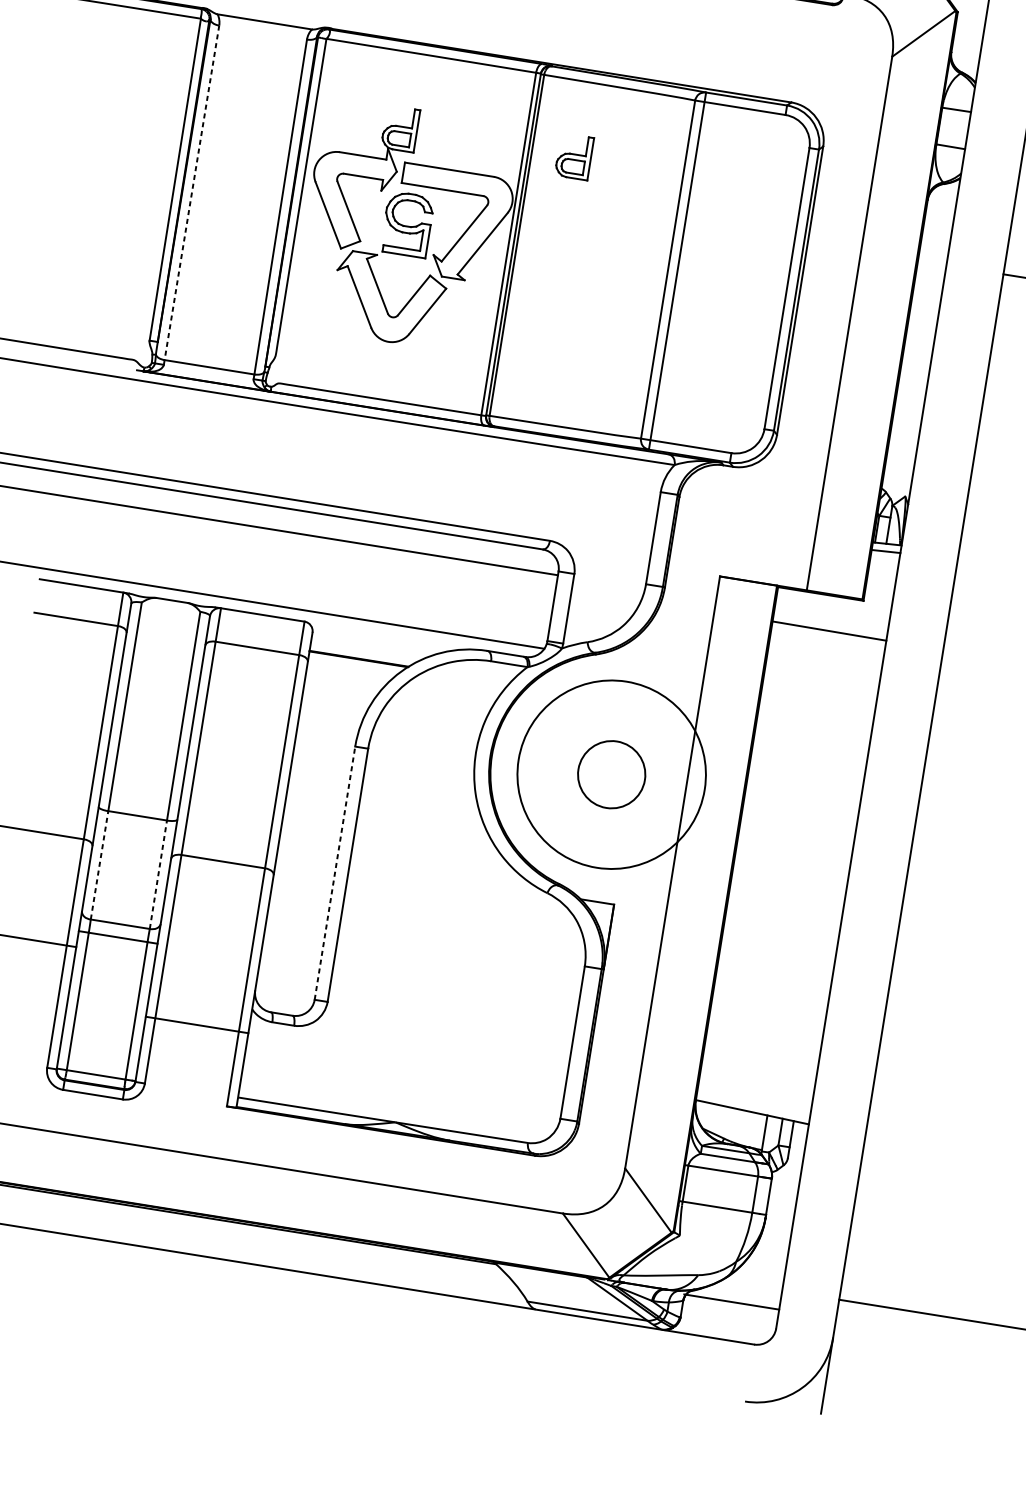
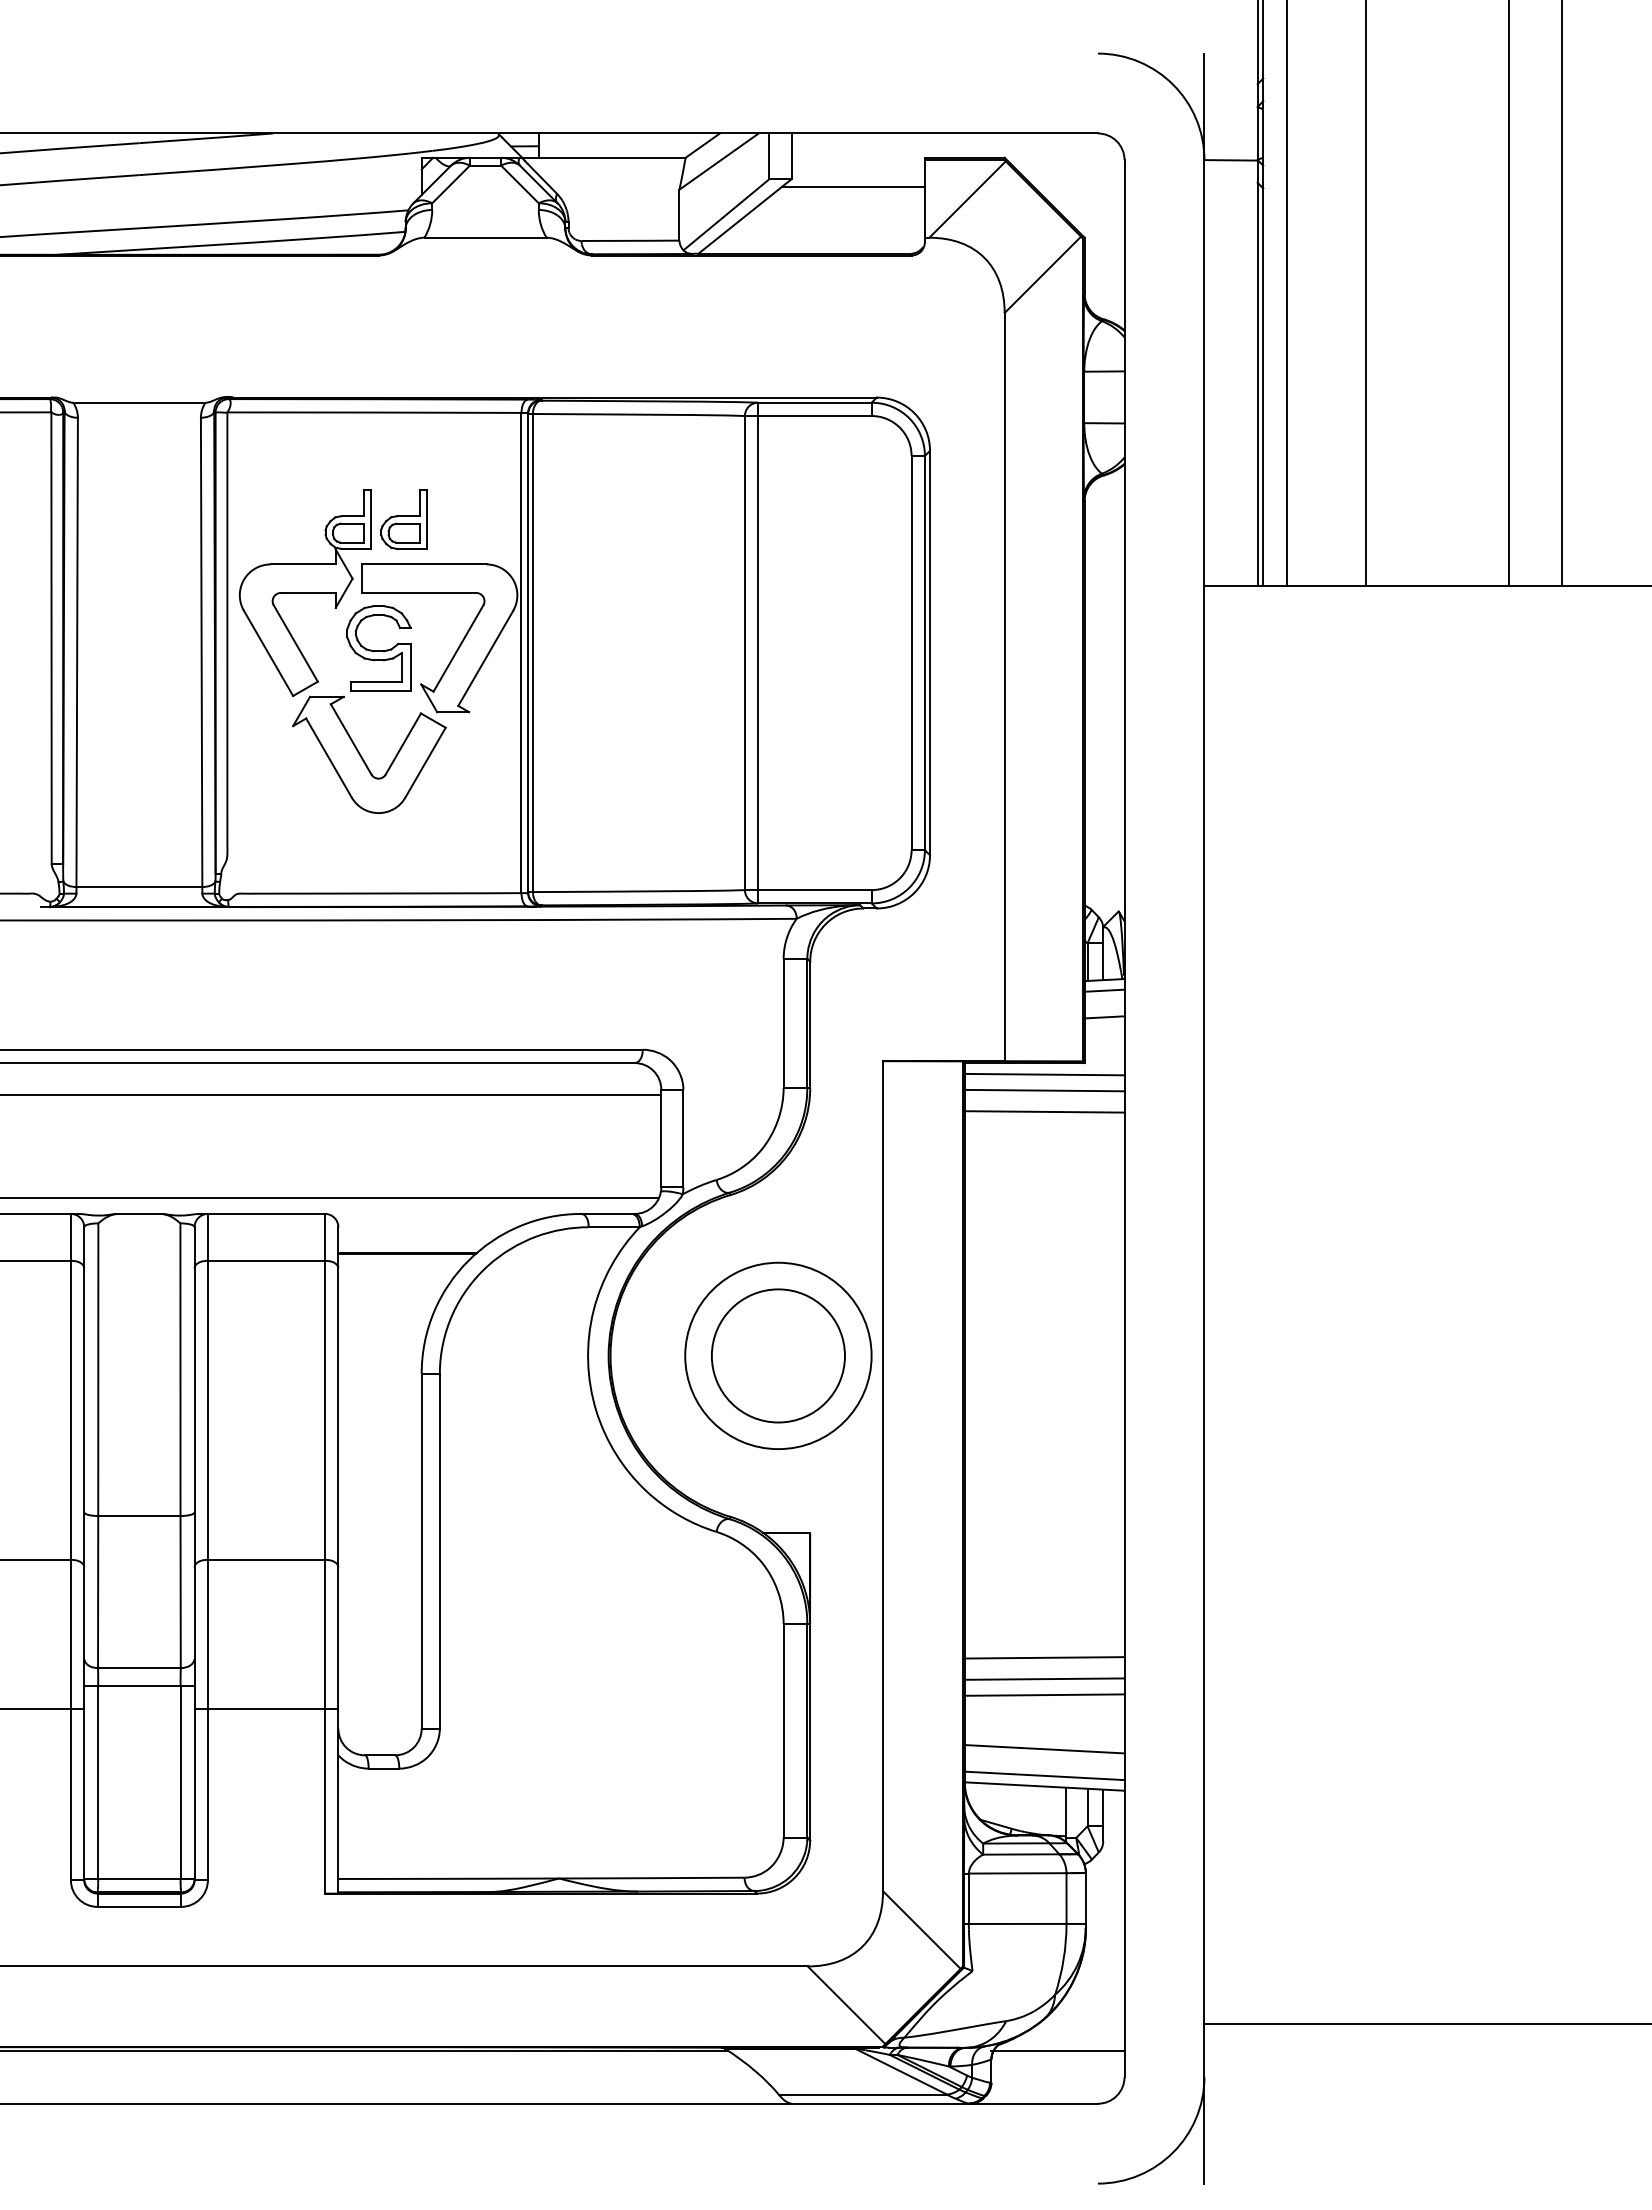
part: (573, 156) -> (403, 519), moved
line: (192, 192) -> (77, 652), dashed -> solid
line: (882, 570) -> (1104, 1017), added
line: (833, 604) -> (1044, 1074), added
line: (831, 615) -> (1044, 1090), added
circle: (611, 774) -> (777, 1355), size x1.43
circle: (611, 774) -> (778, 1355), size x0.71
line: (99, 865) -> (98, 1591), dashed -> solid
line: (334, 873) -> (421, 1551), dashed -> solid
line: (158, 874) -> (180, 1591), dashed -> solid
line: (767, 1020) -> (1044, 1657), added
line: (197, 1024) -> (266, 1708), moved
line: (764, 1035) -> (1044, 1678), added
line: (762, 1046) -> (1044, 1694), added
line: (756, 1085) -> (1044, 1749), added
line: (753, 1104) -> (1044, 1775), added

